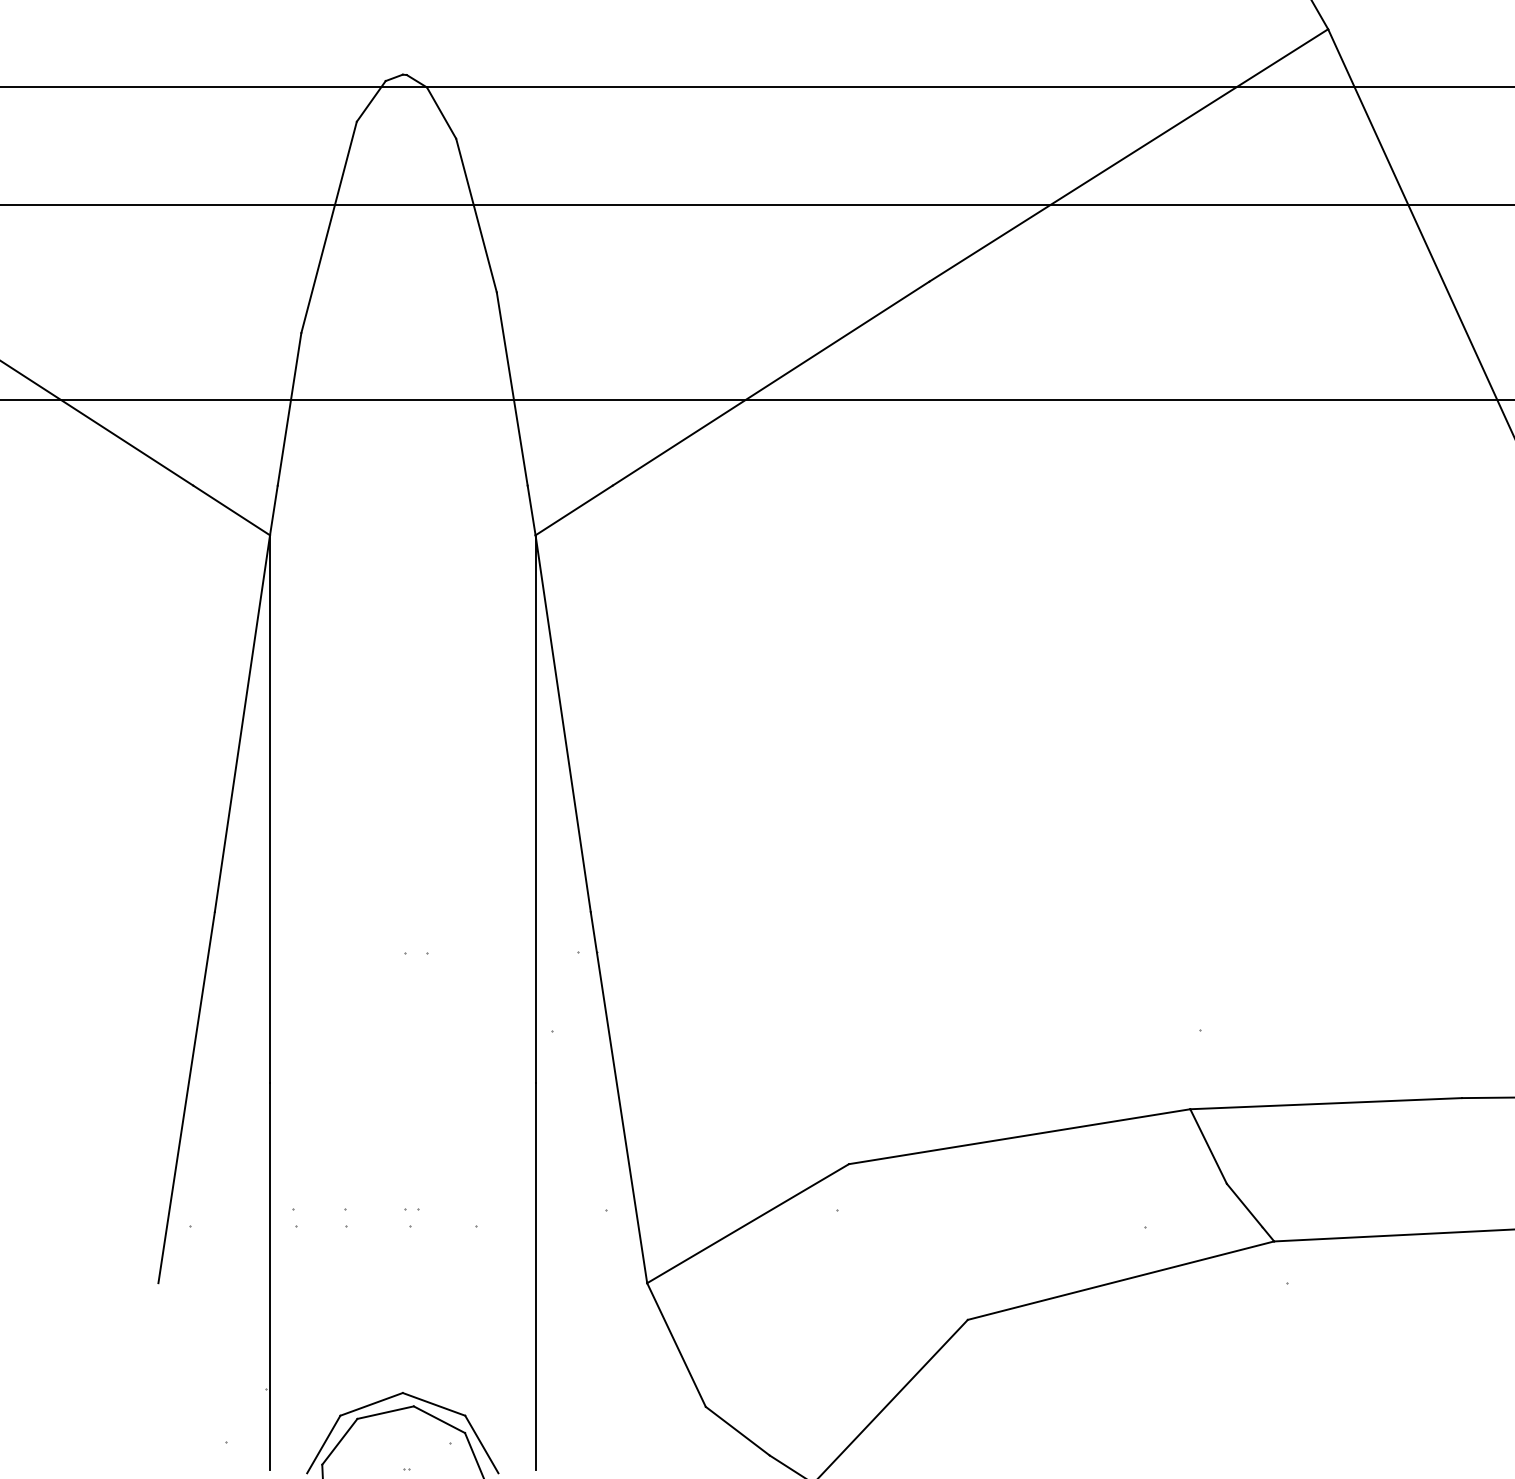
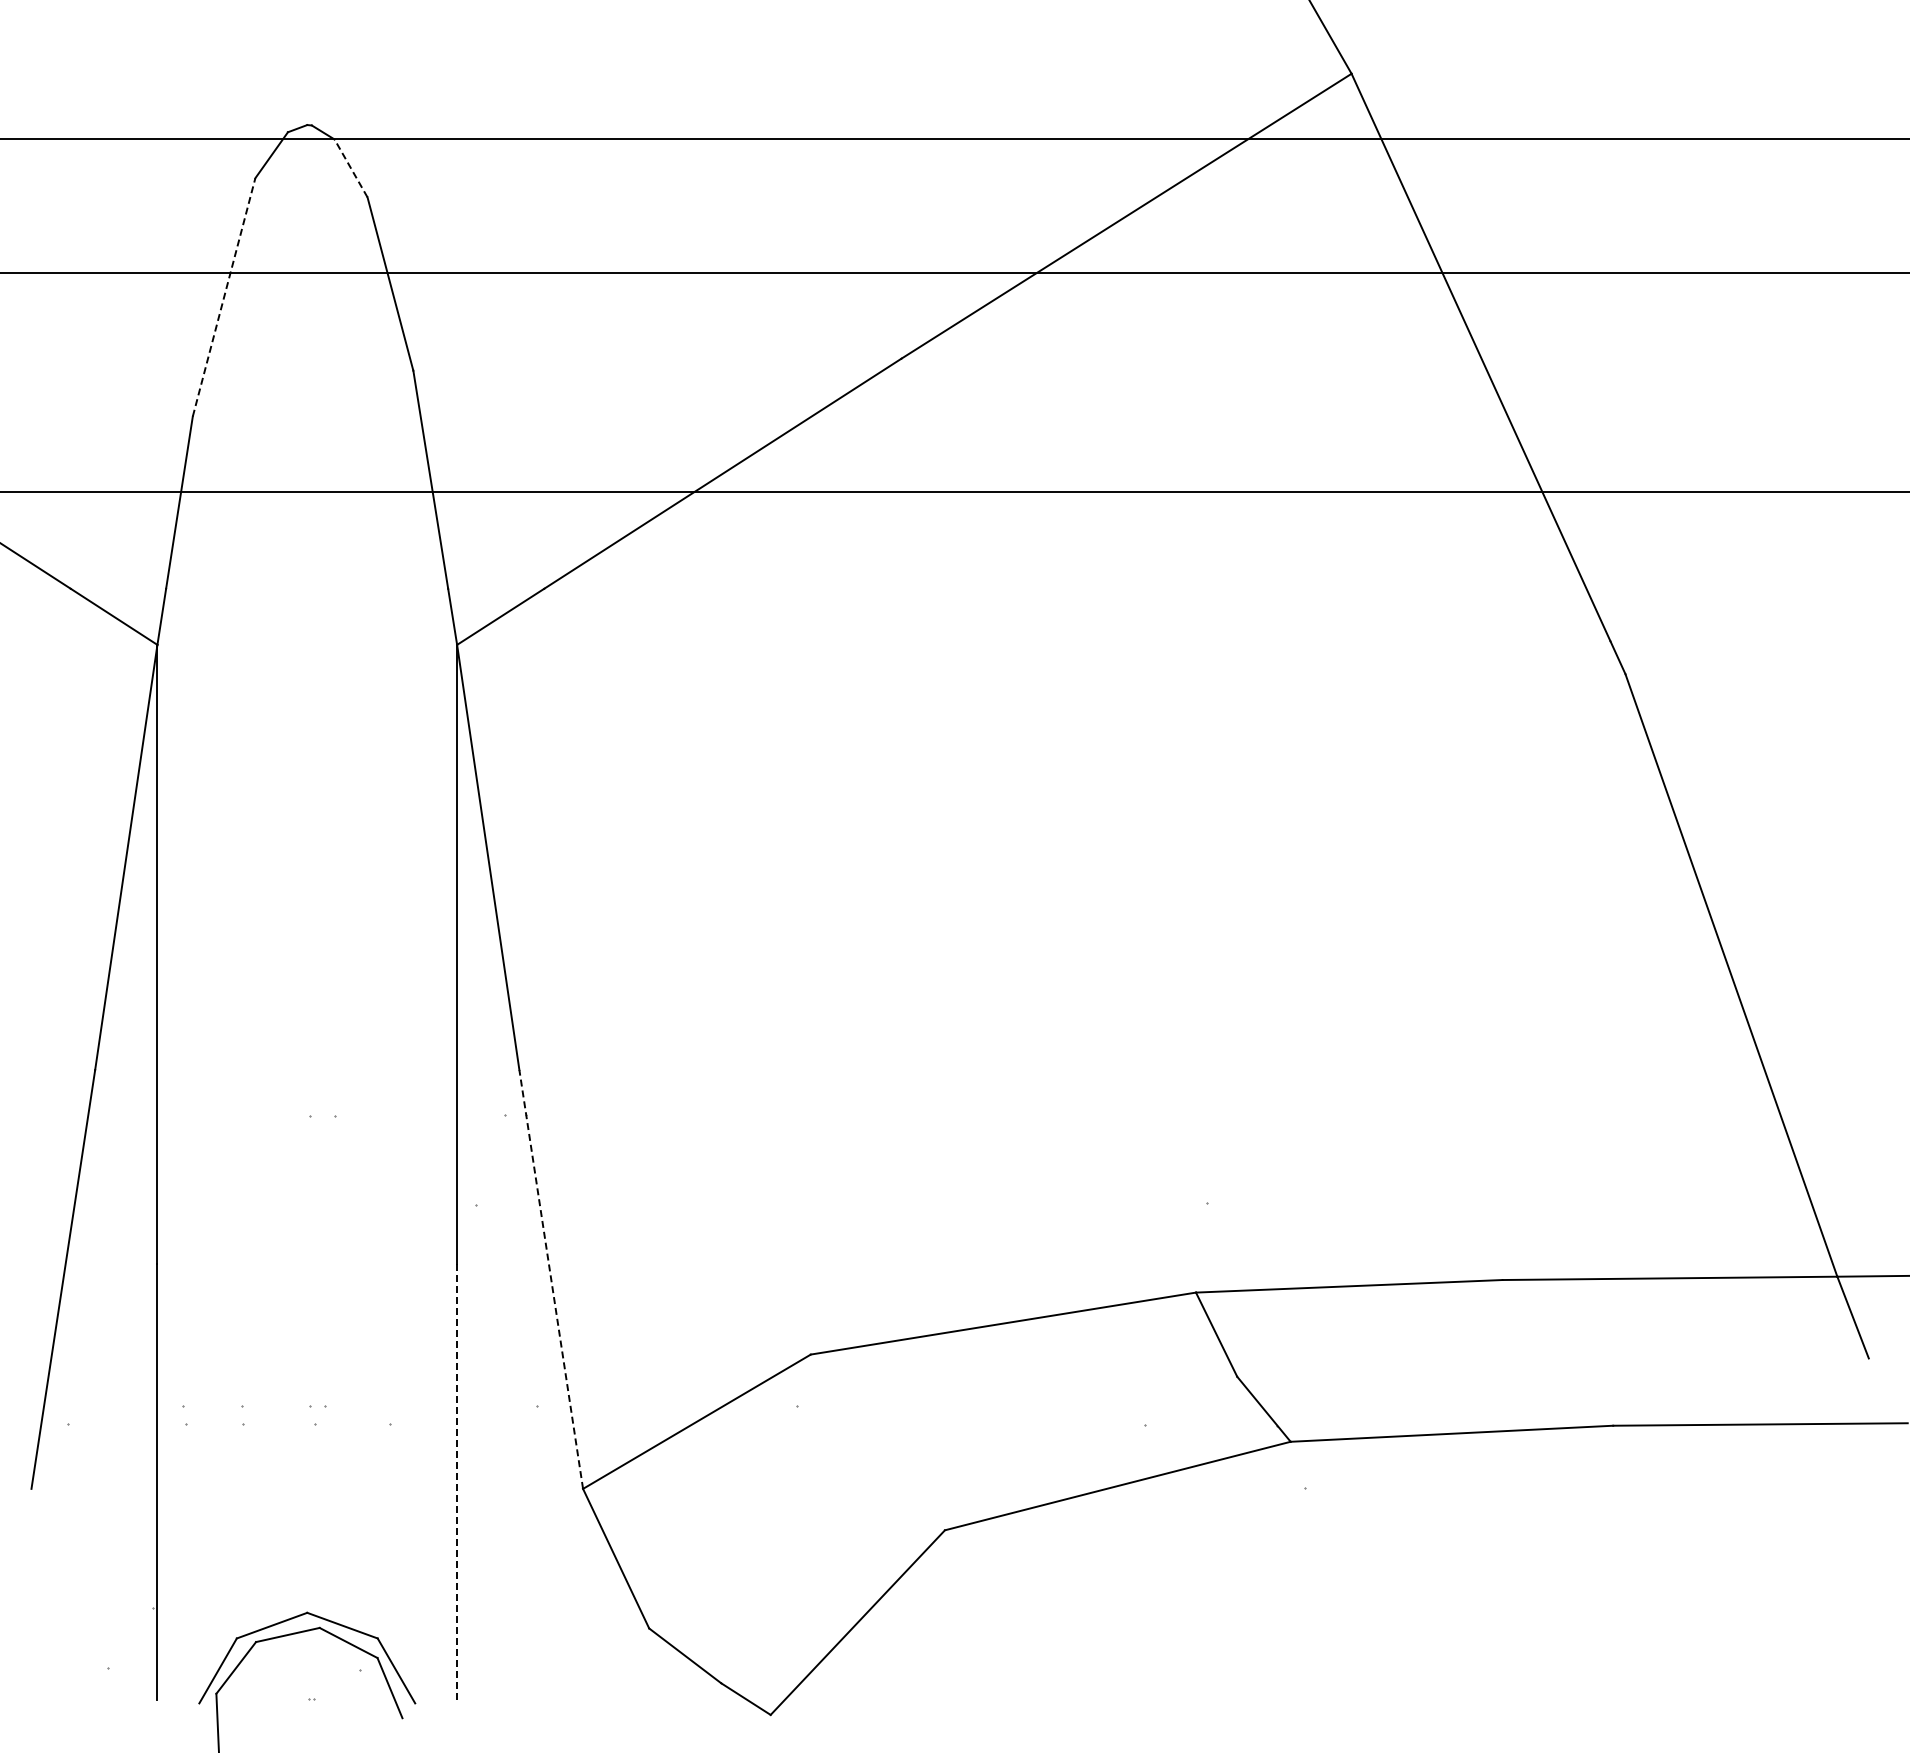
line: (441, 113) -> (350, 168), solid -> dashed
line: (329, 226) -> (224, 296), solid -> dashed
line: (619, 1097) -> (551, 1279), solid -> dashed
line: (535, 1277) -> (457, 1482), solid -> dashed

